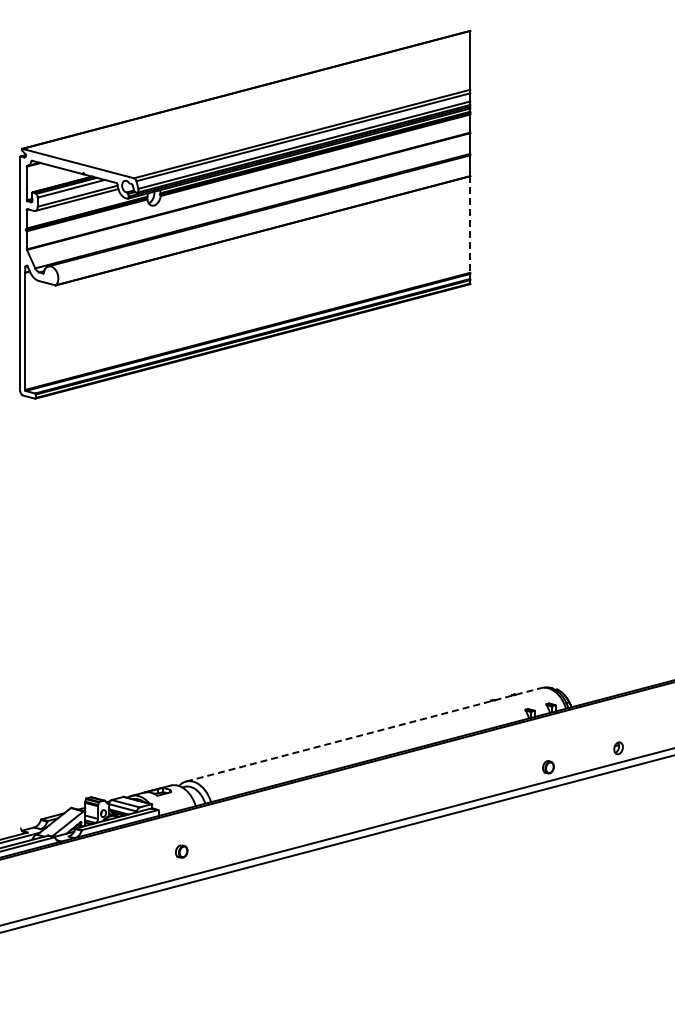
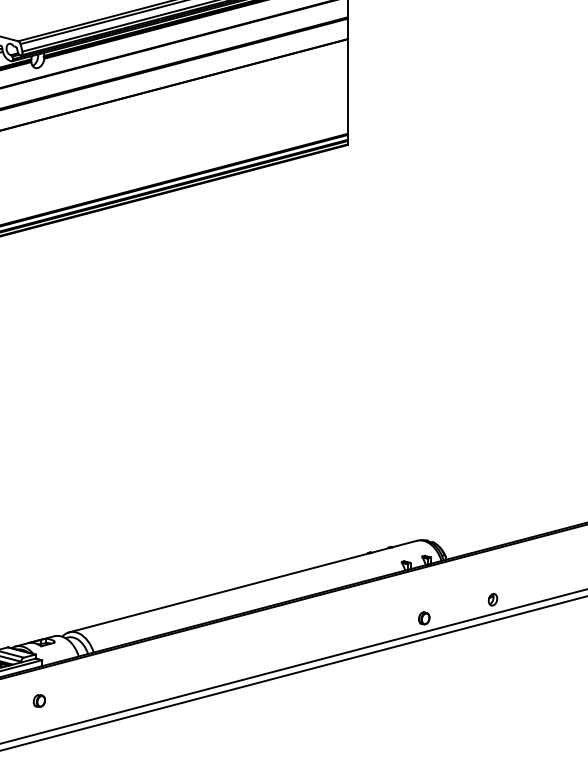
line: (470, 225) -> (347, 87), dashed -> solid
line: (363, 734) -> (243, 586), dashed -> solid
part: (181, 851) -> (39, 700), moved

